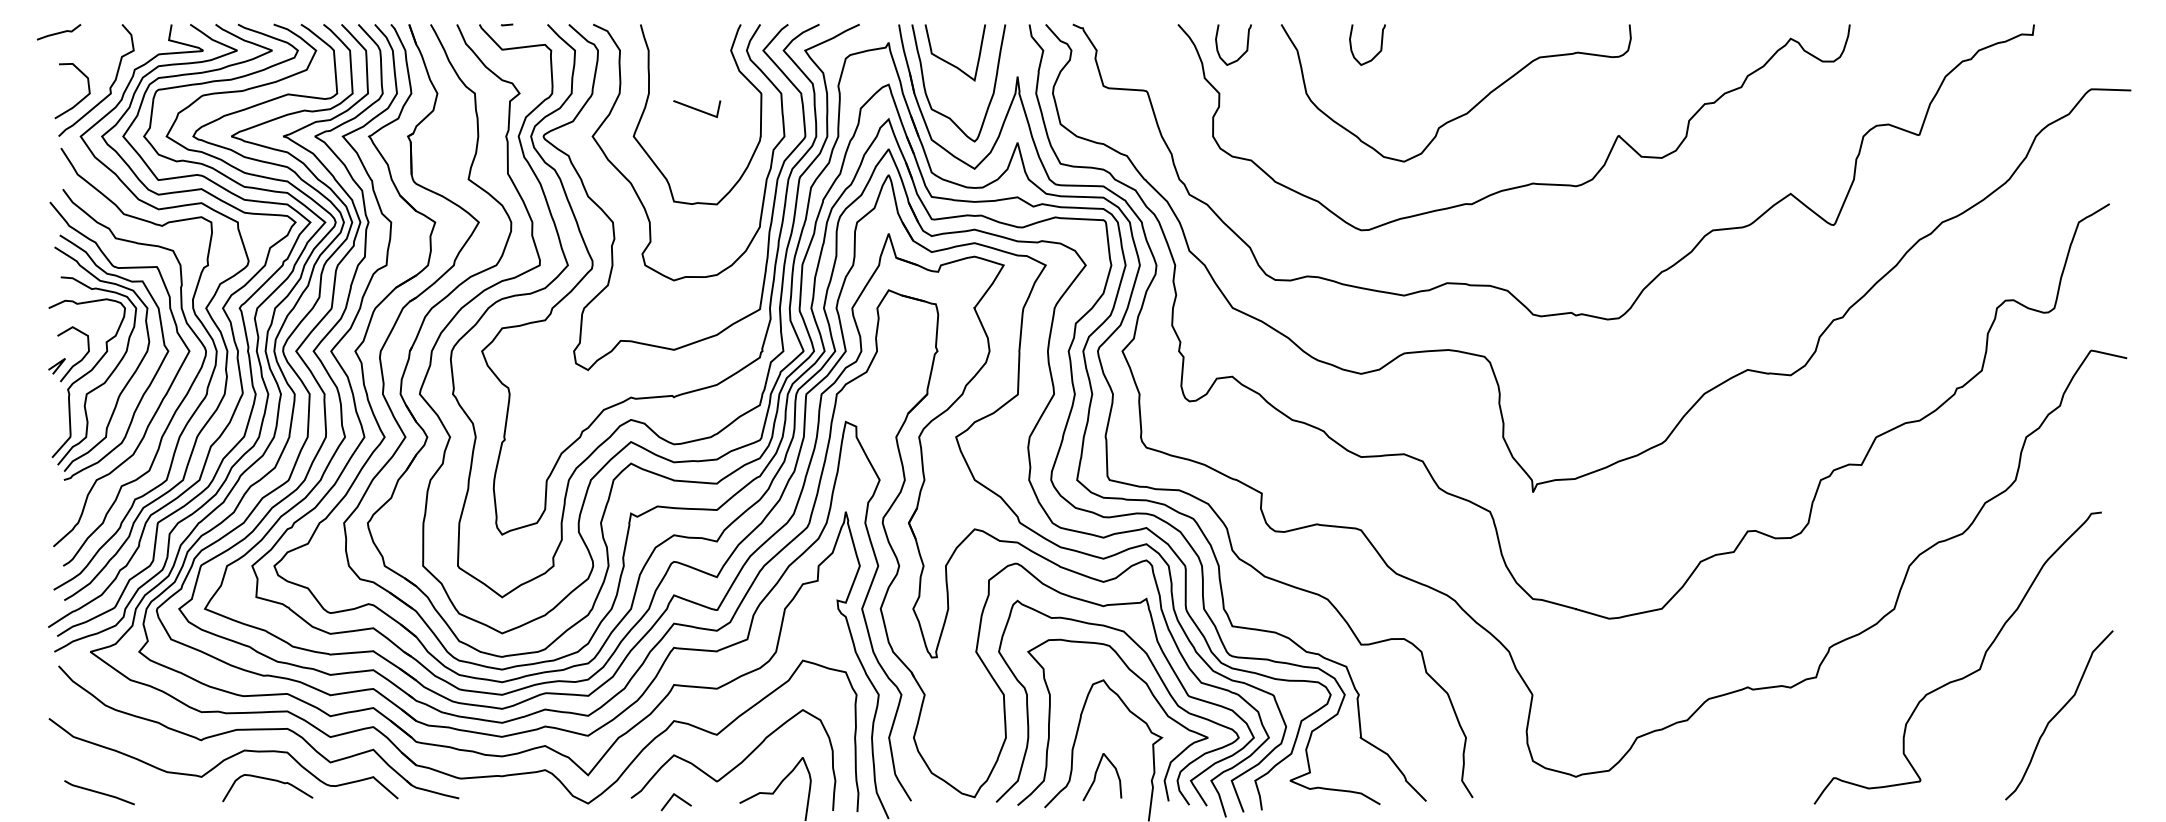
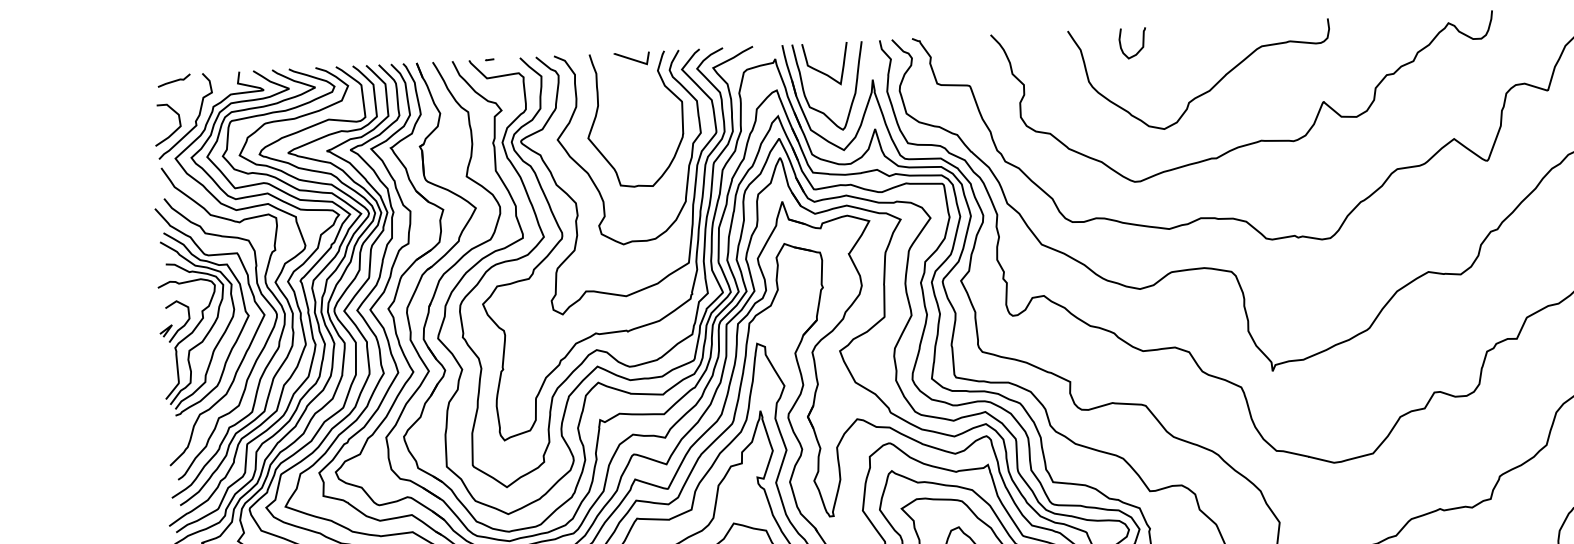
line: (58, 32) -> (173, 80), moved
curve: (1246, 44) -> (1042, 47), removed
curve: (697, 109) -> (632, 59), moved

